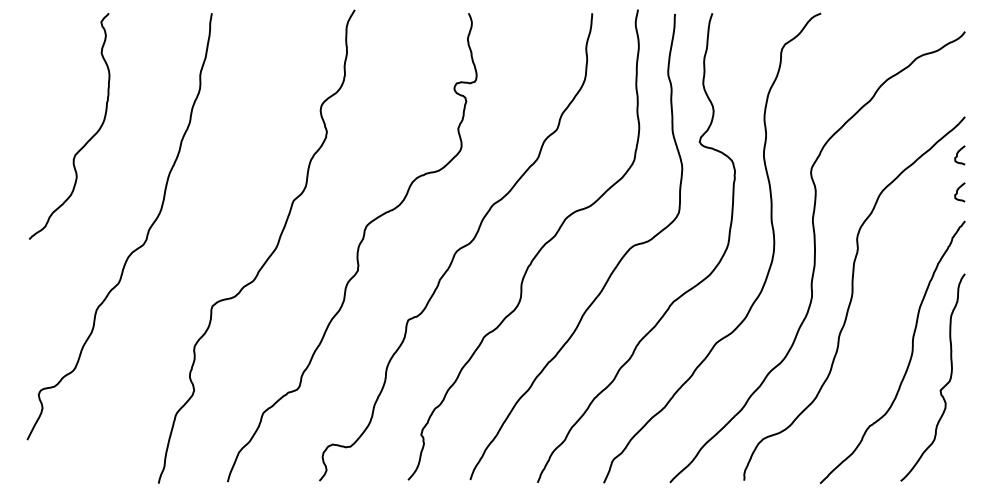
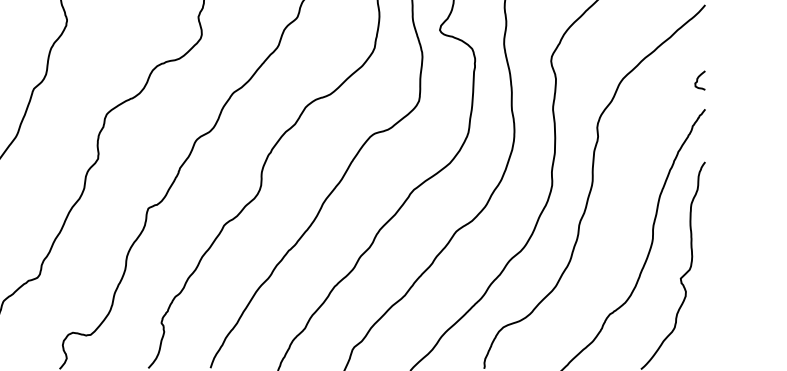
curve: (957, 155) -> (697, 43), removed

